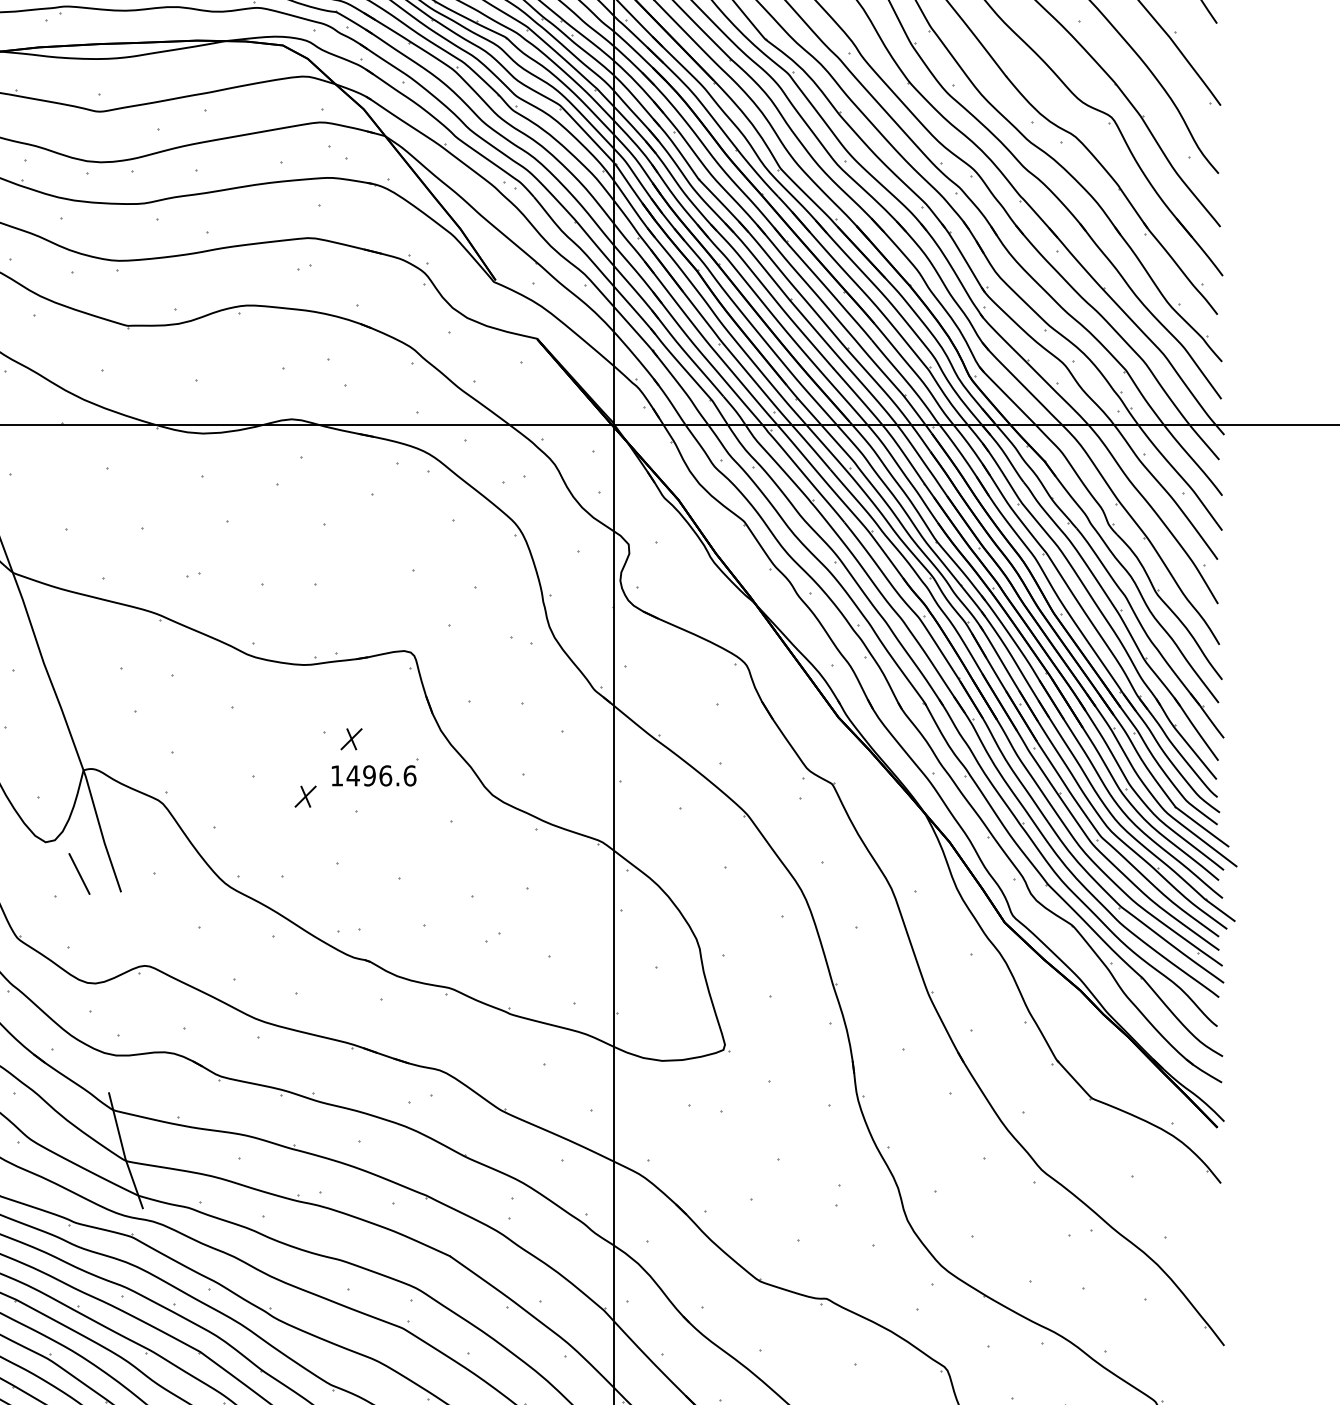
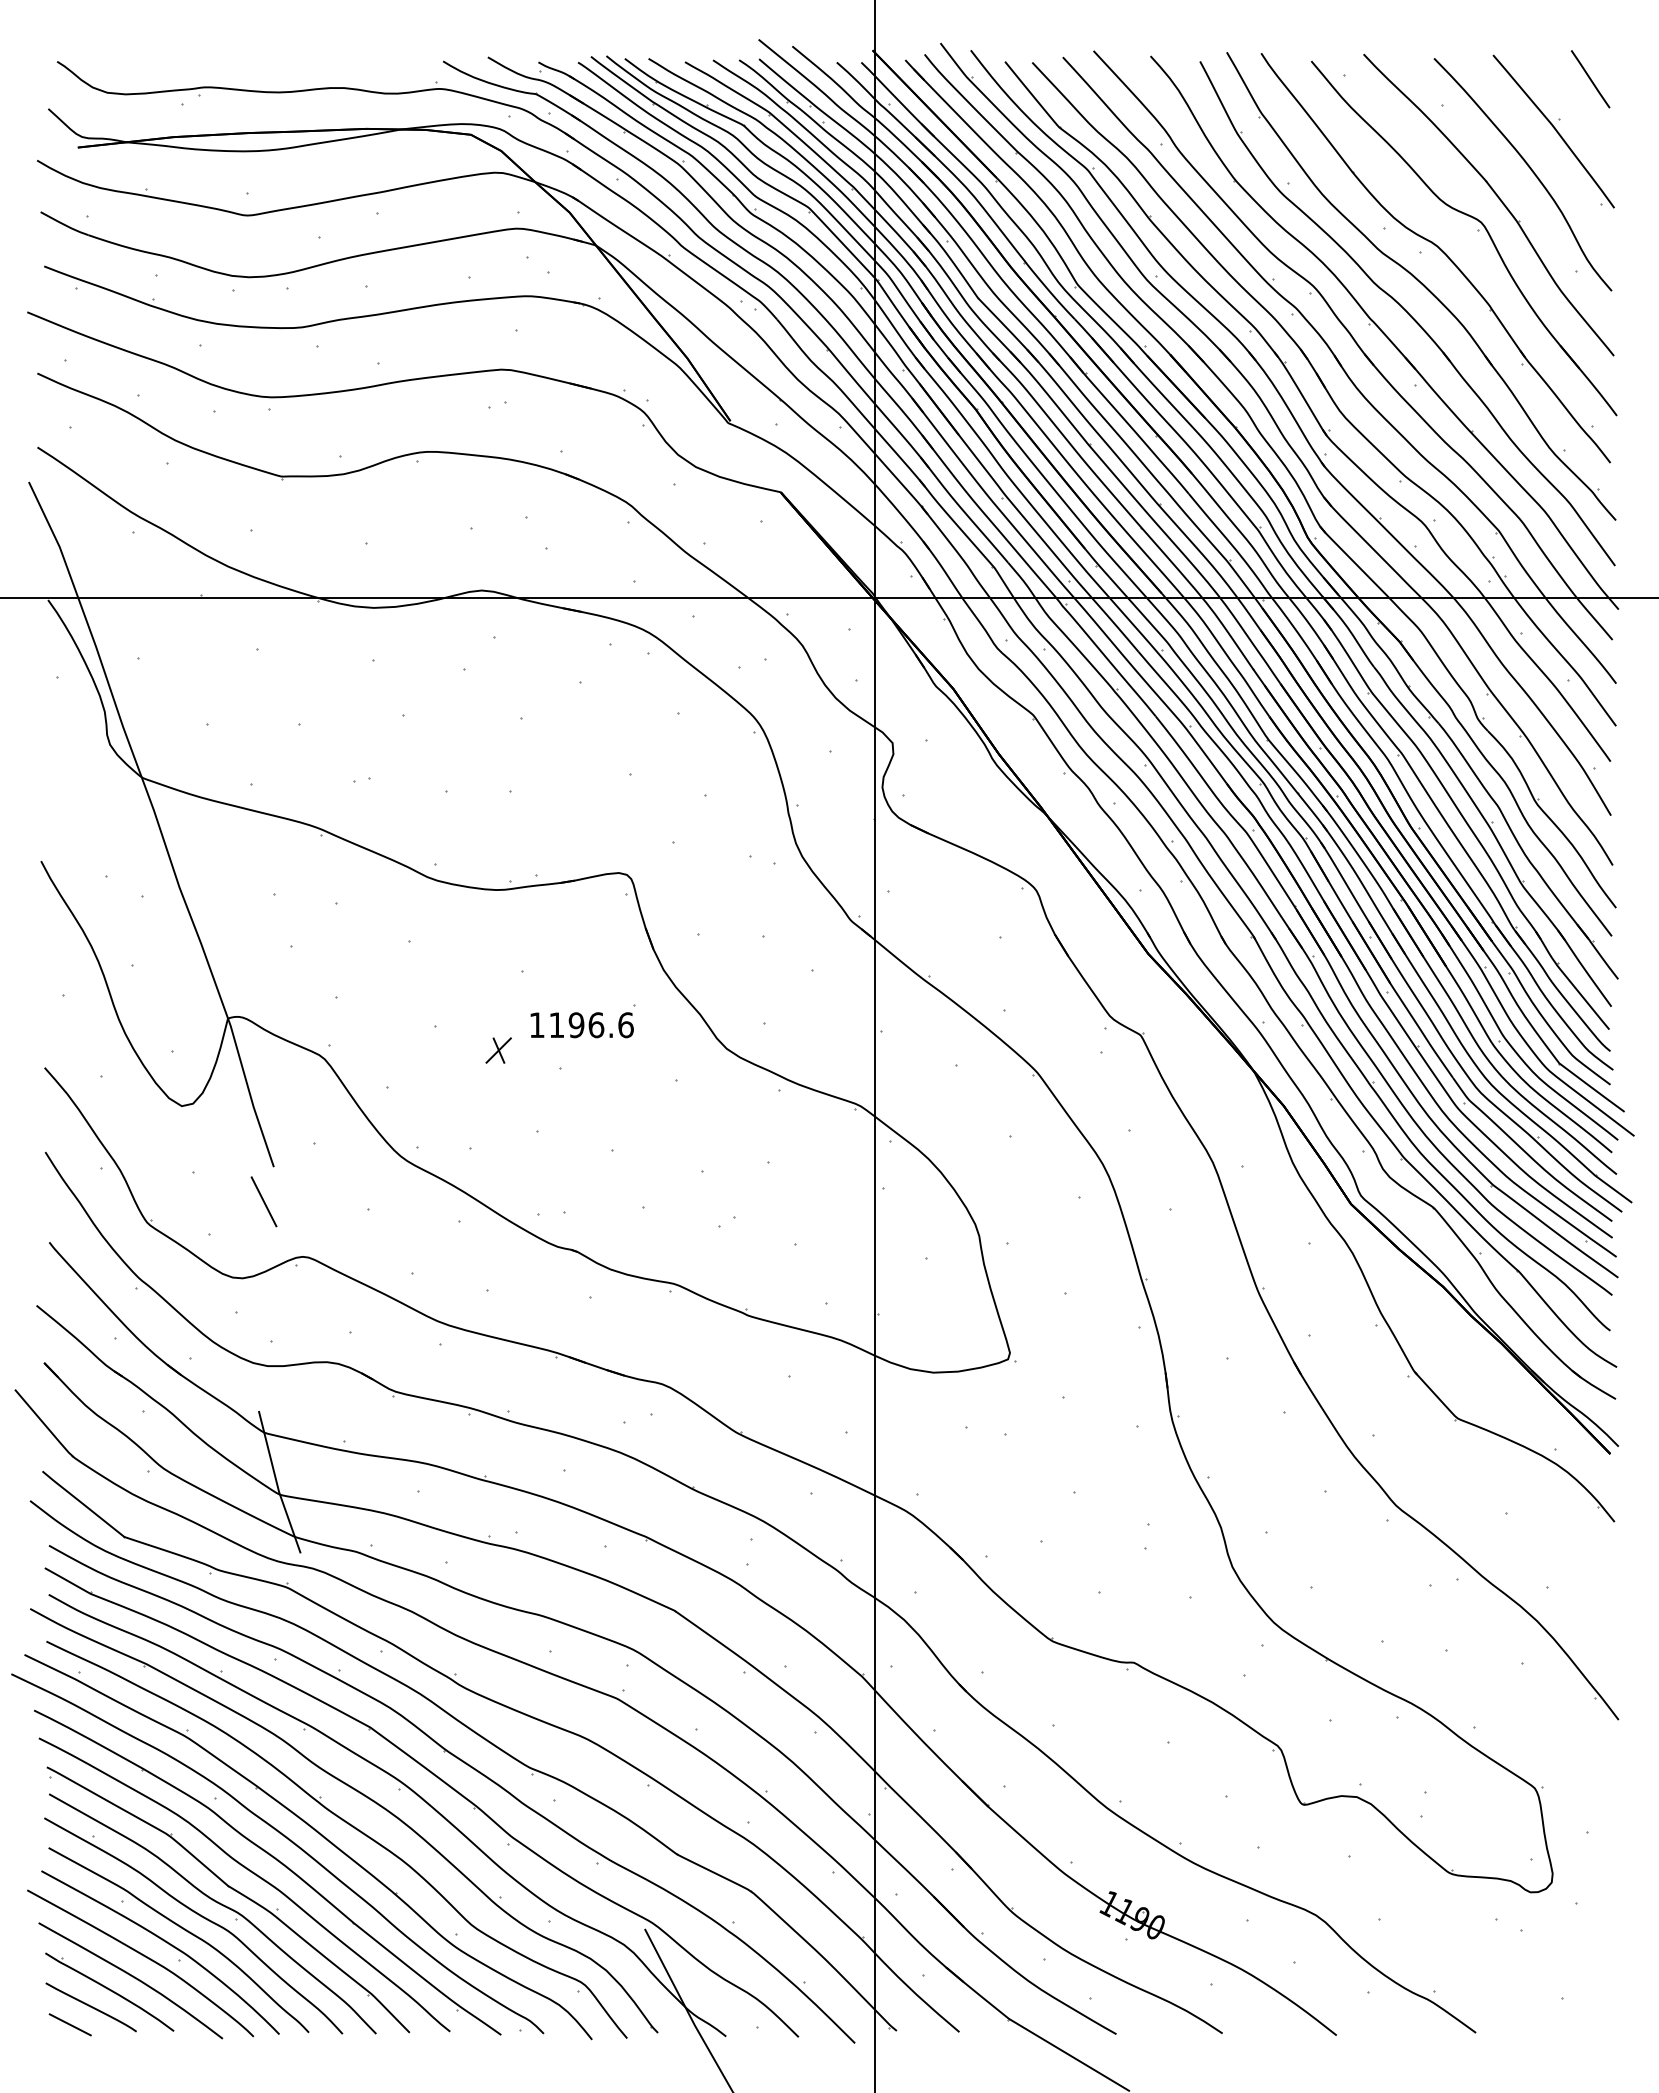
part: (351, 739) -> (554, 980), removed
text: (353, 775) -> (556, 1024), 1496.6 -> 1196.6
line: (79, 873) -> (263, 1201), moved

